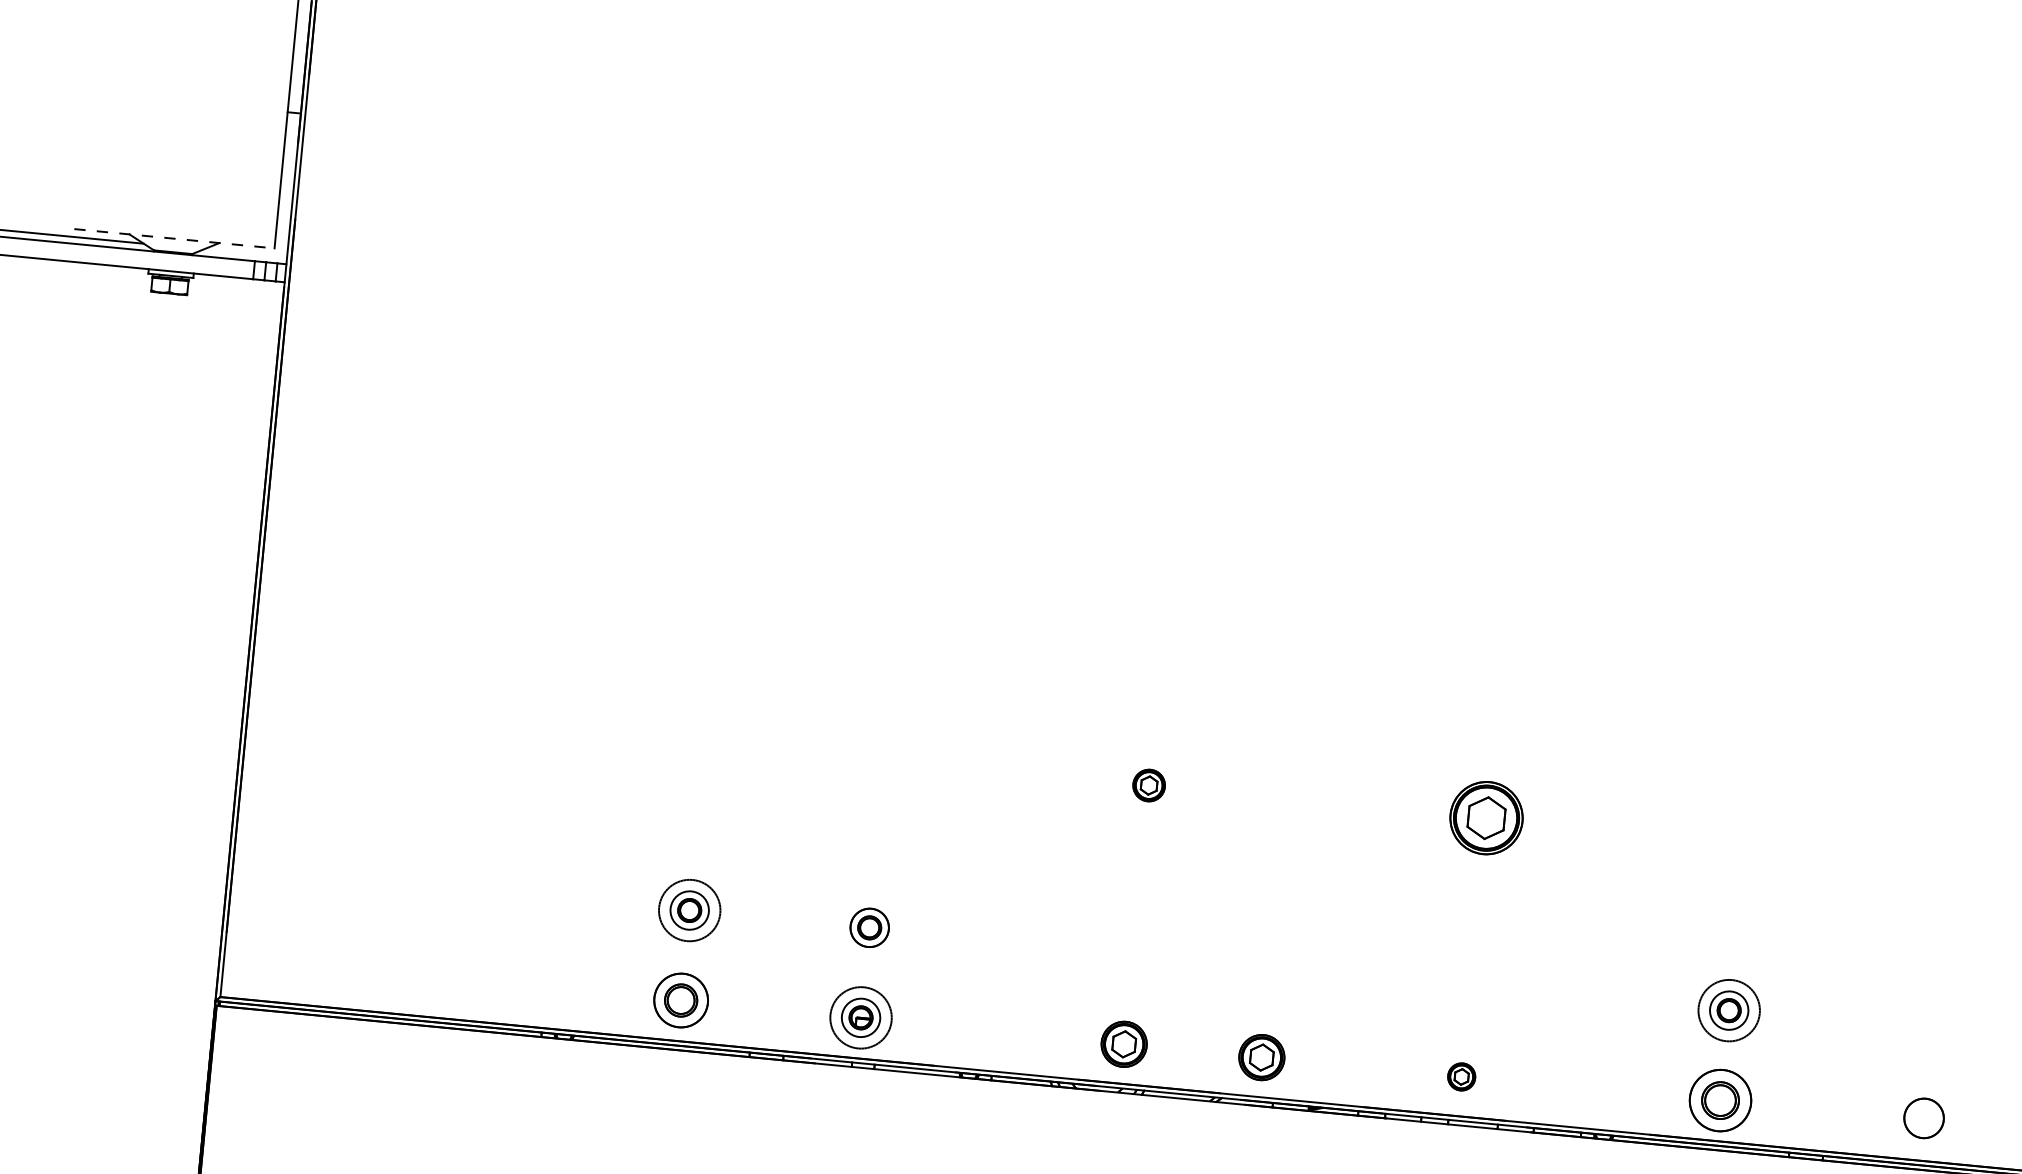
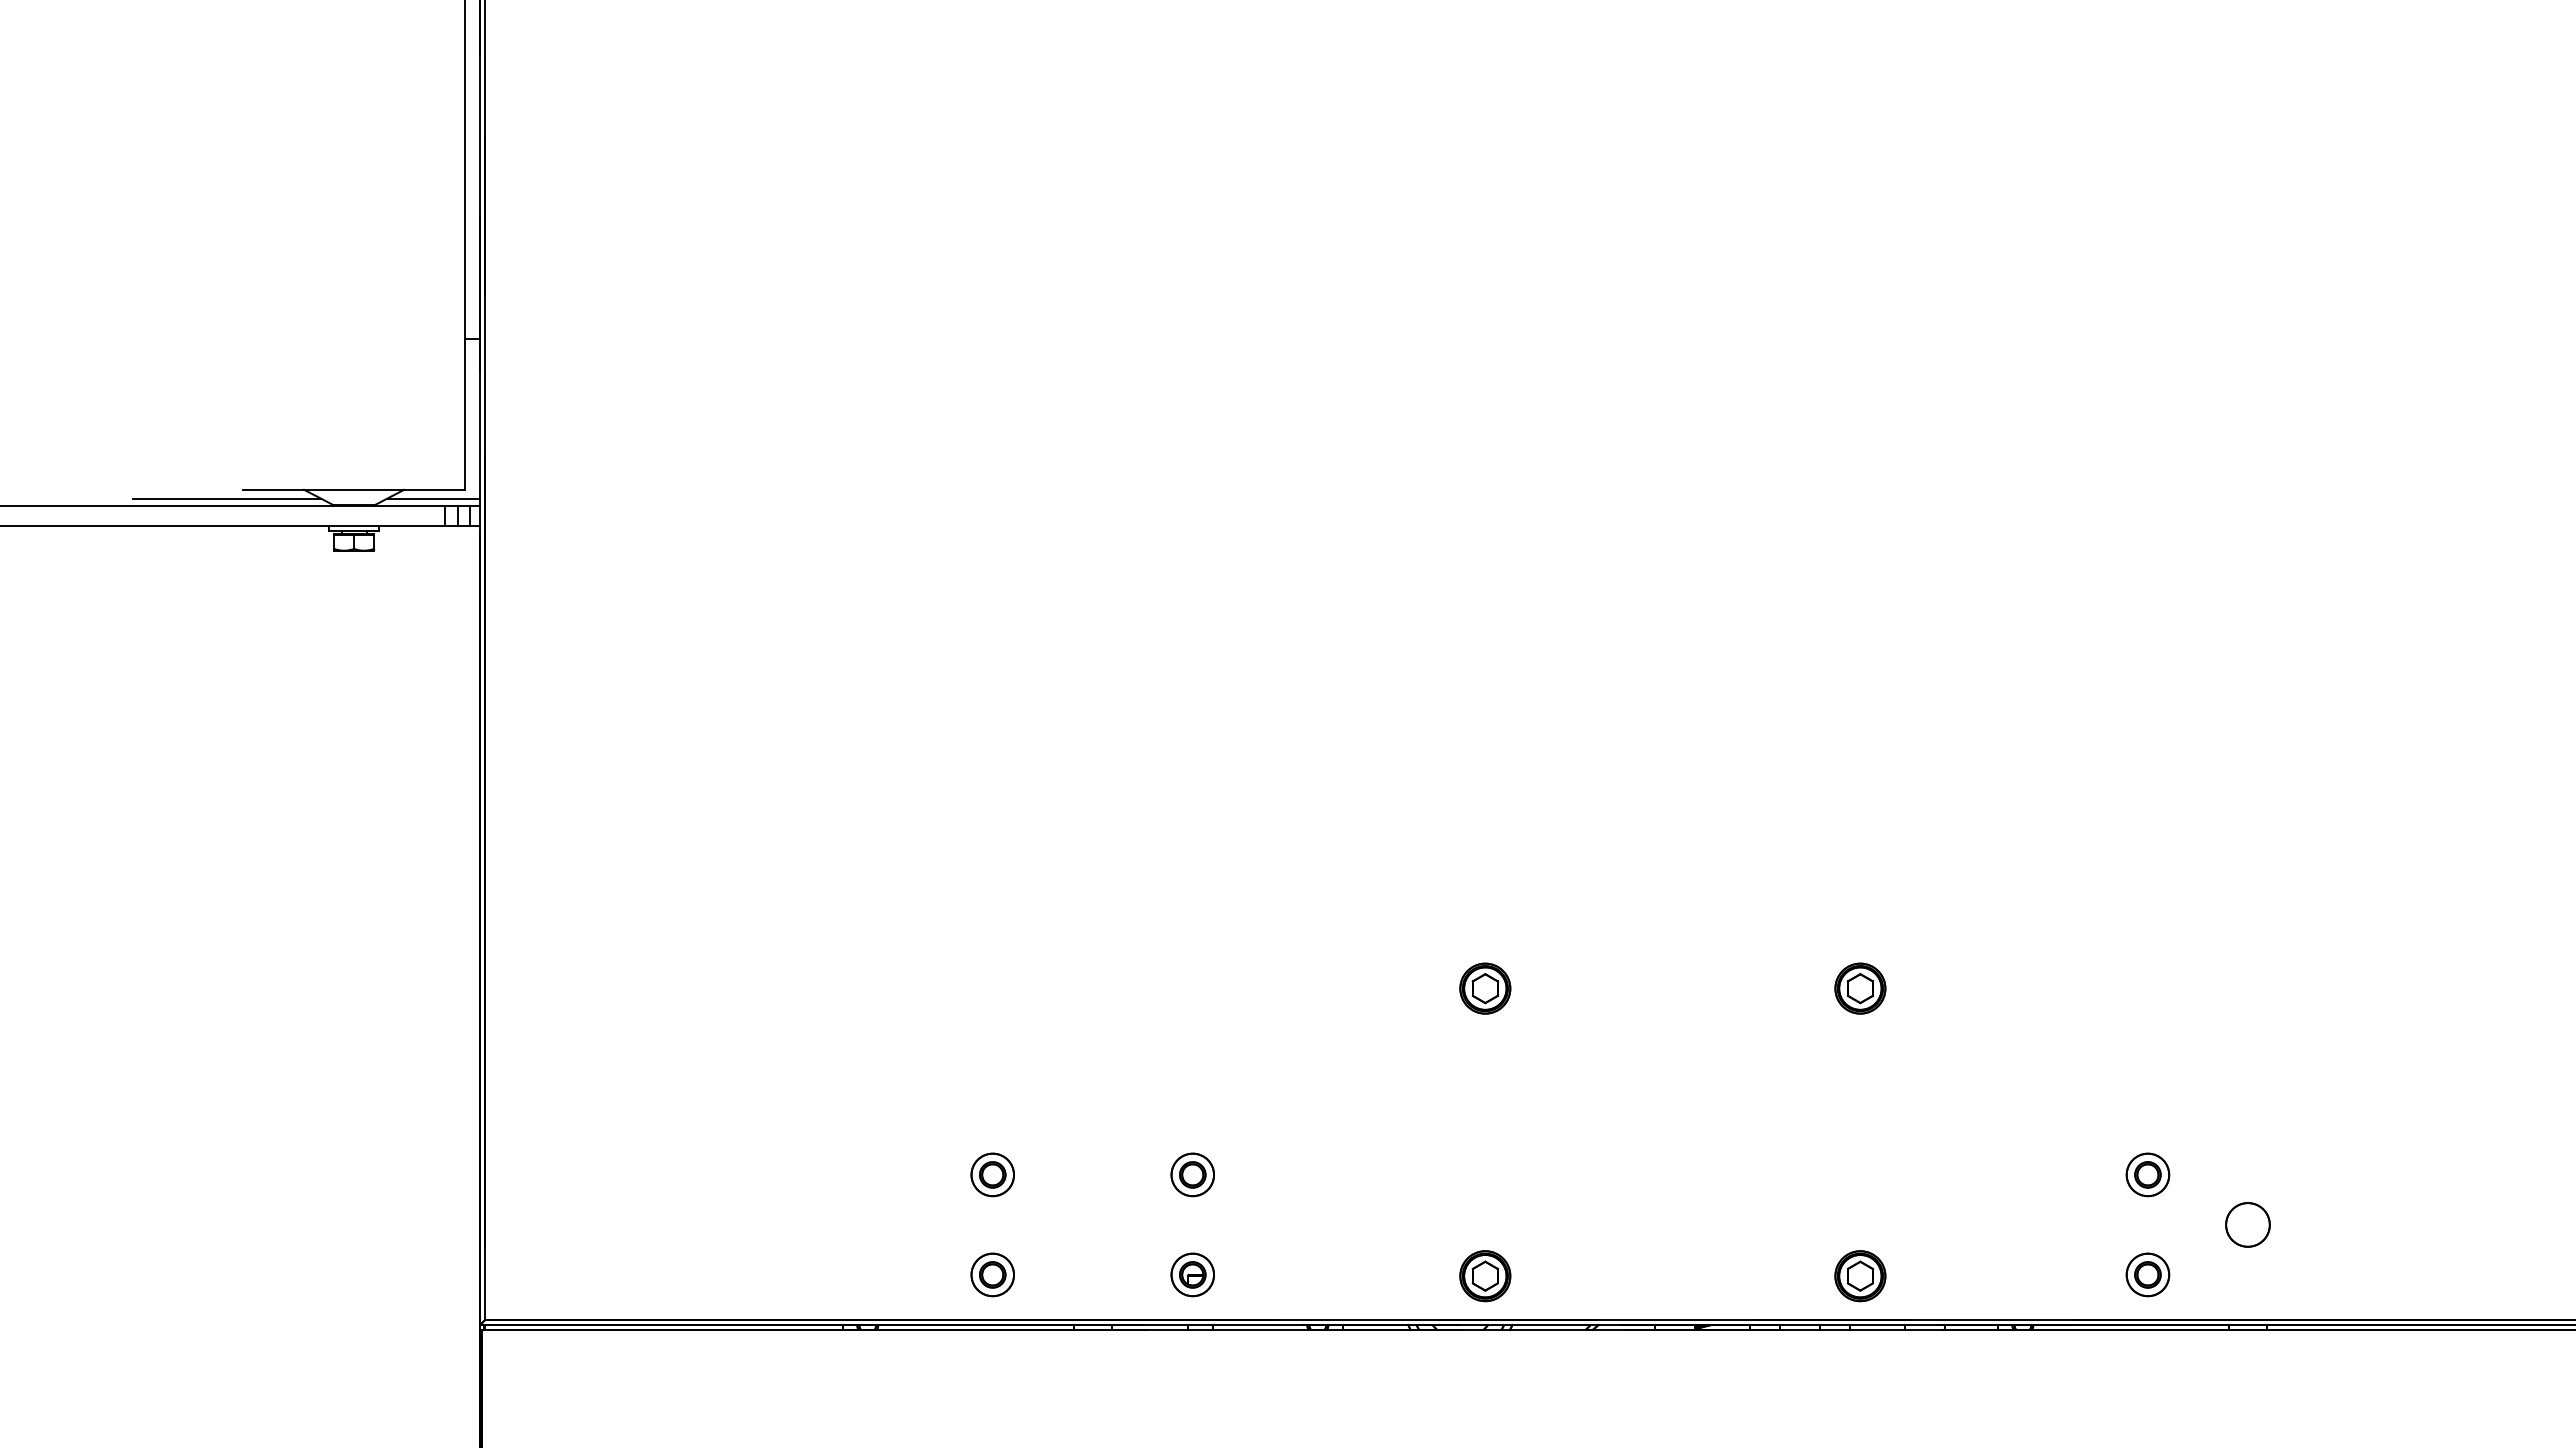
line: (174, 238) -> (354, 489), dashed -> solid
line: (245, 253) -> (433, 498), added
part: (1149, 785) -> (1485, 988), size x1.43
part: (1486, 817) -> (1860, 988), size x0.62
circle: (689, 910) -> (992, 1174), size x0.62
part: (680, 1000) -> (992, 1274), size x0.71
circle: (1728, 1010) -> (2147, 1174), size x0.62
circle: (860, 1017) -> (1192, 1274), size x0.62
part: (1261, 1057) -> (1638, 1276), removed
part: (1461, 1077) -> (1860, 1276), size x1.67
part: (1720, 1100) -> (2147, 1274), size x0.62
circle: (1923, 1117) -> (2247, 1224), moved

